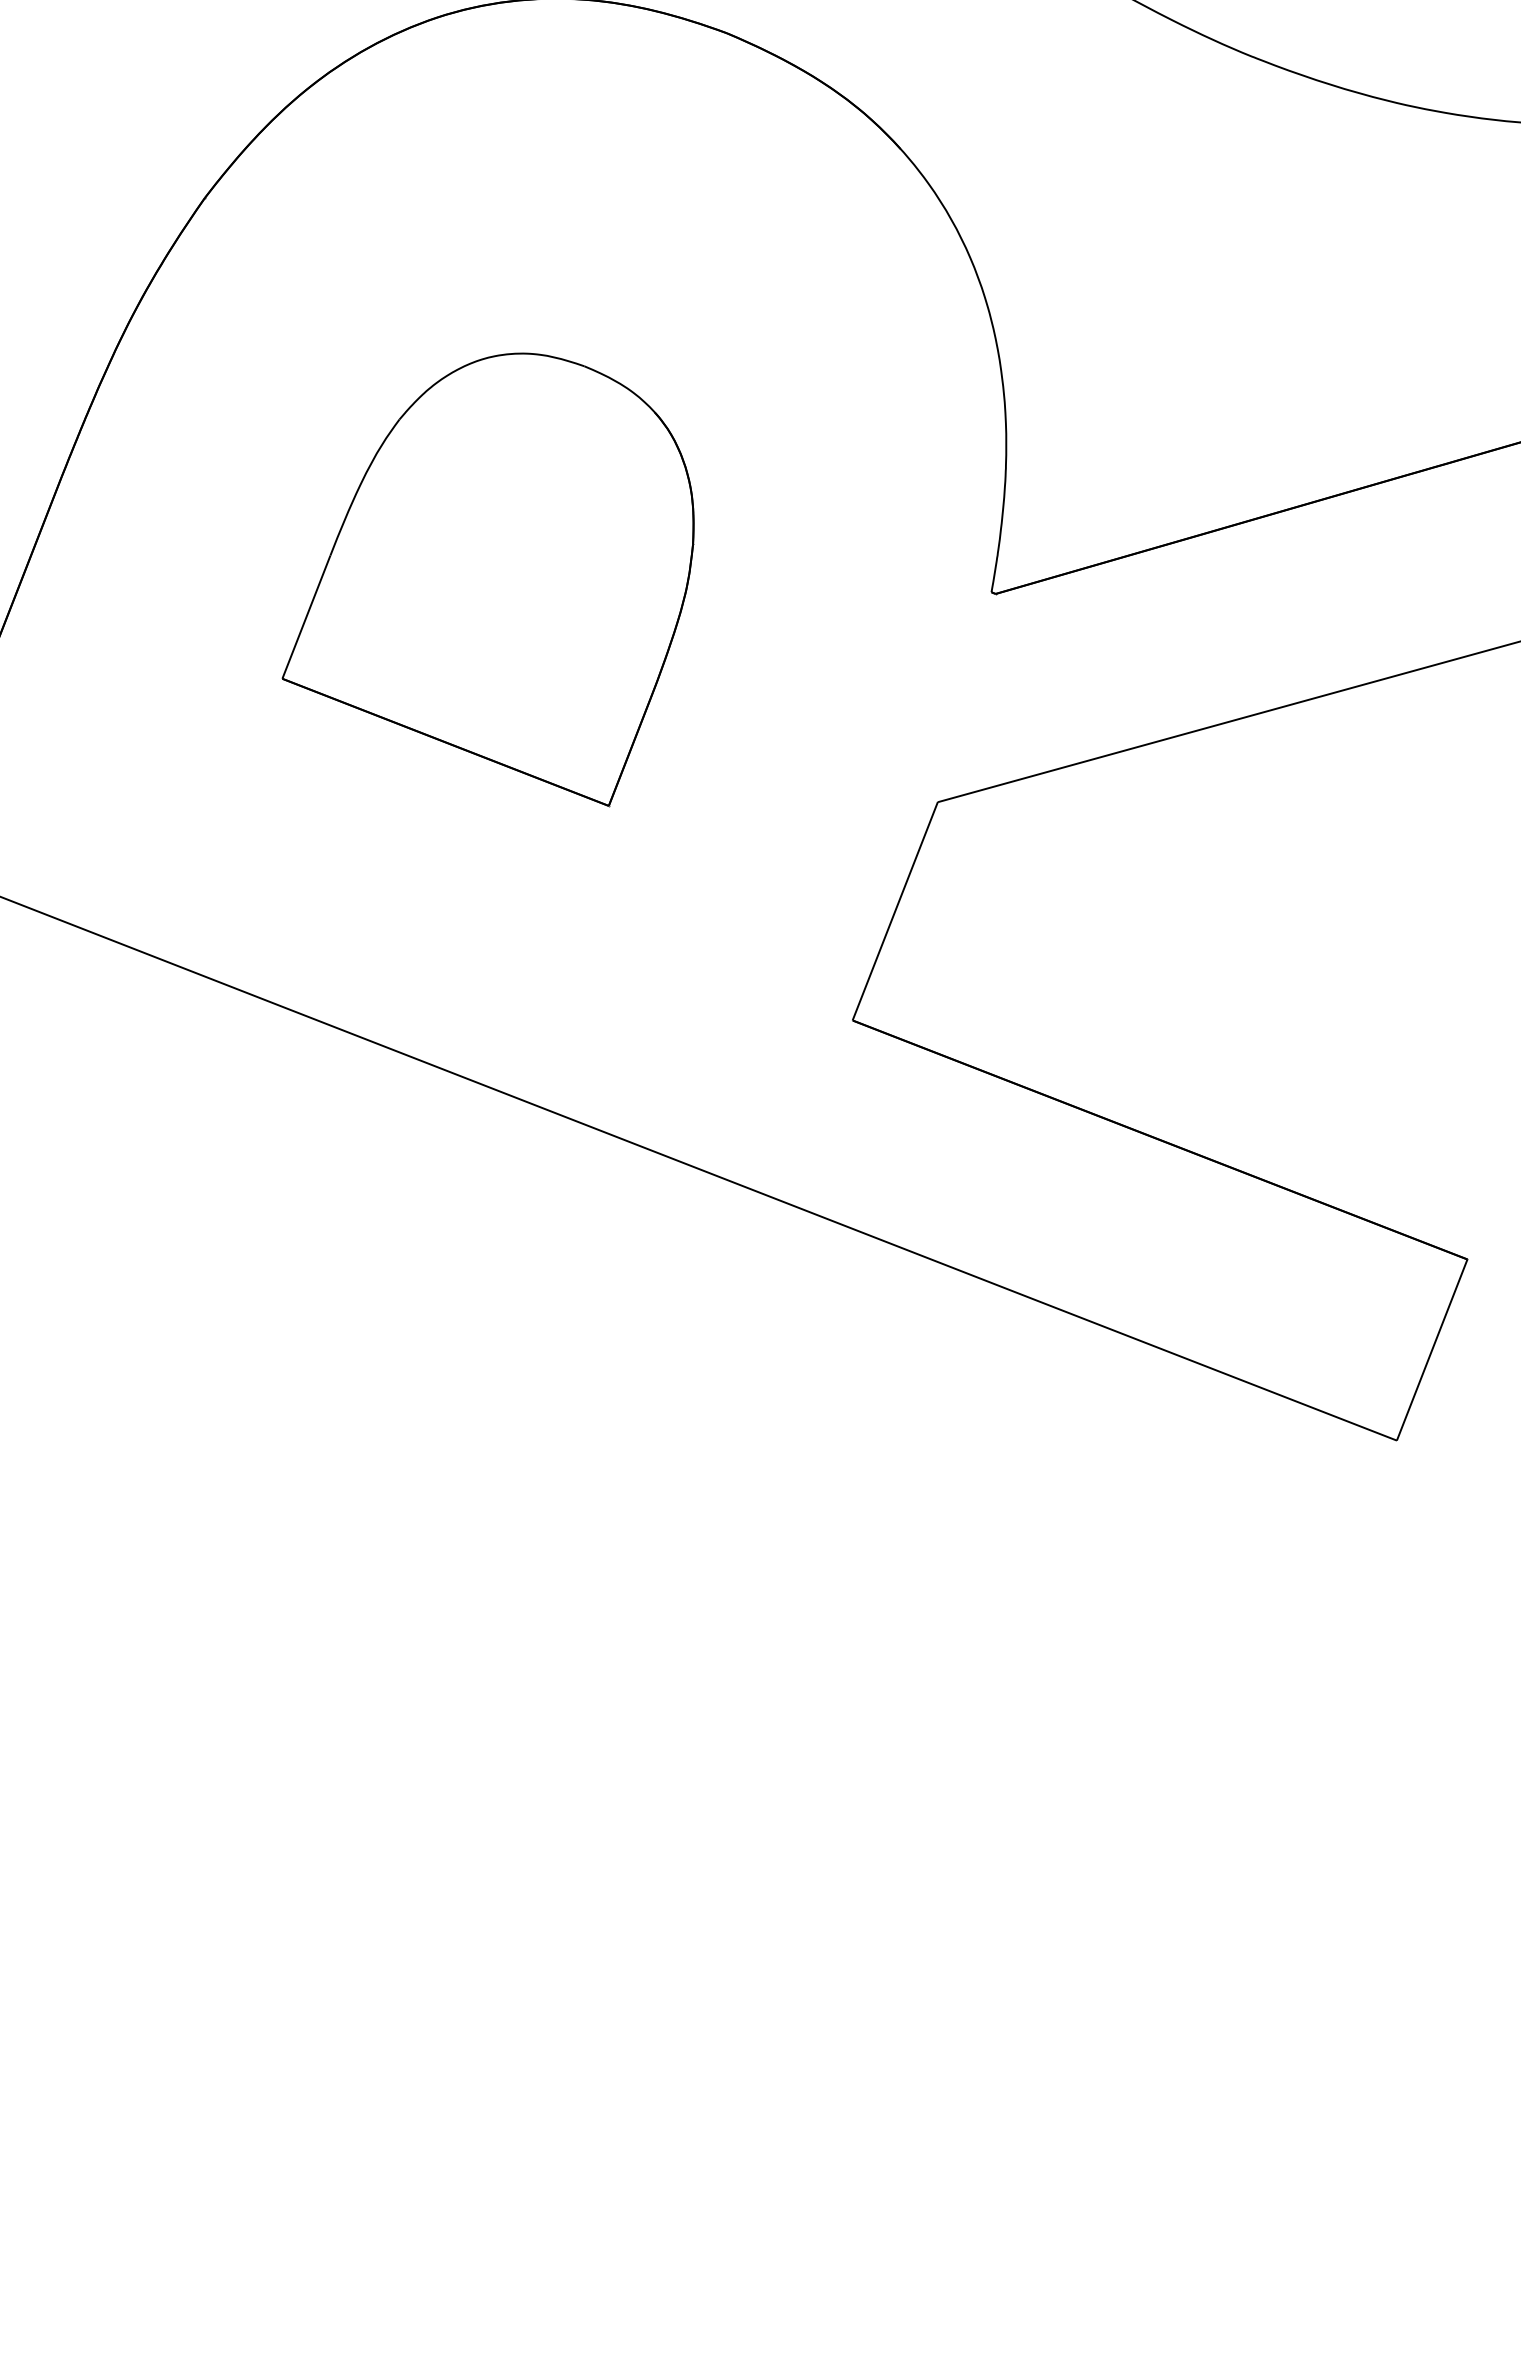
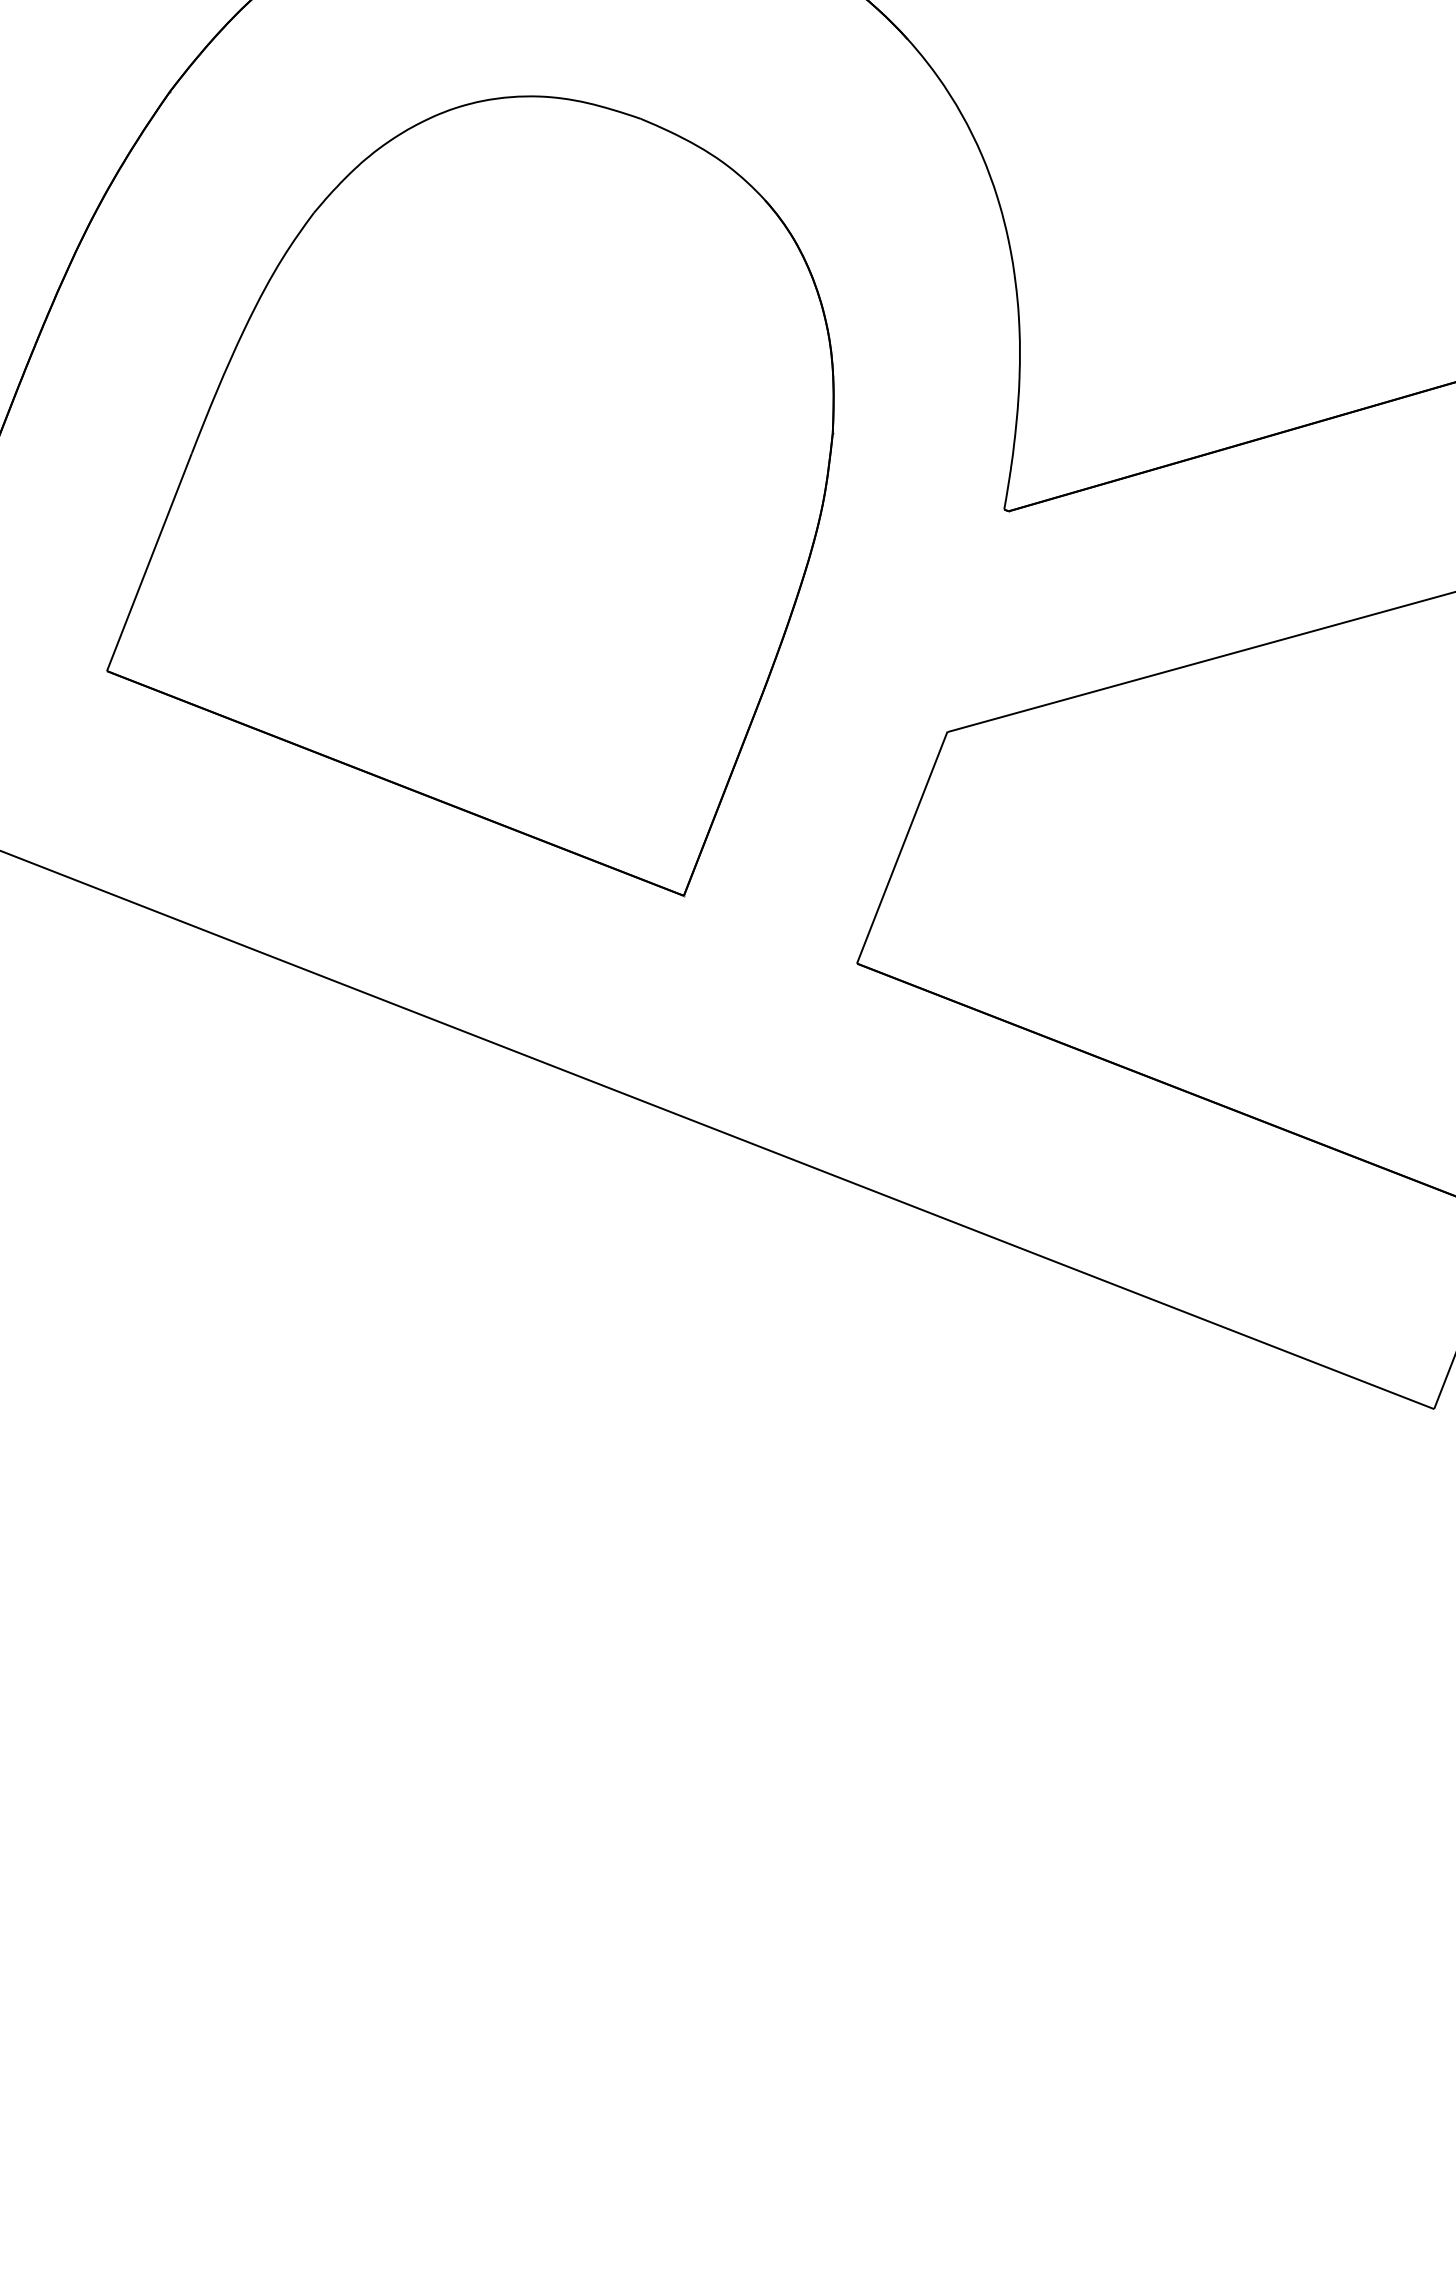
part: (487, 579) -> (469, 495), size x1.67

